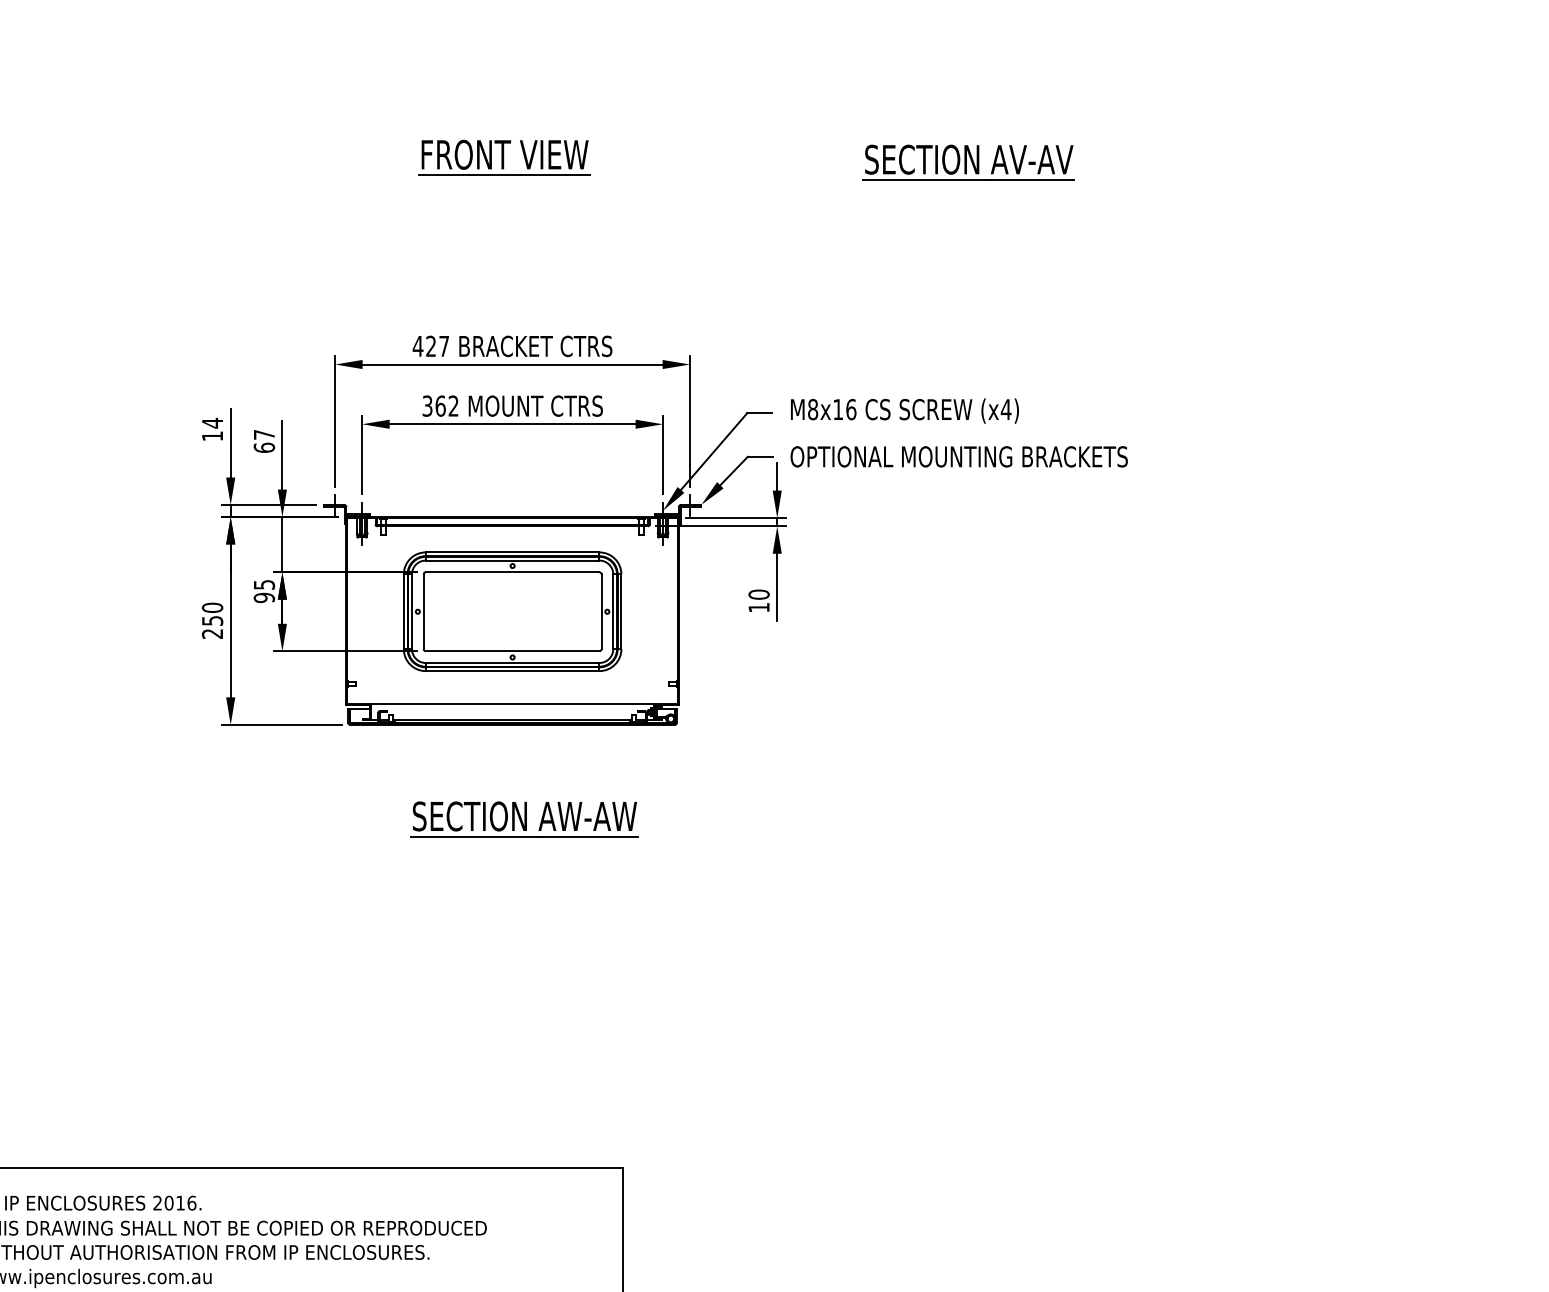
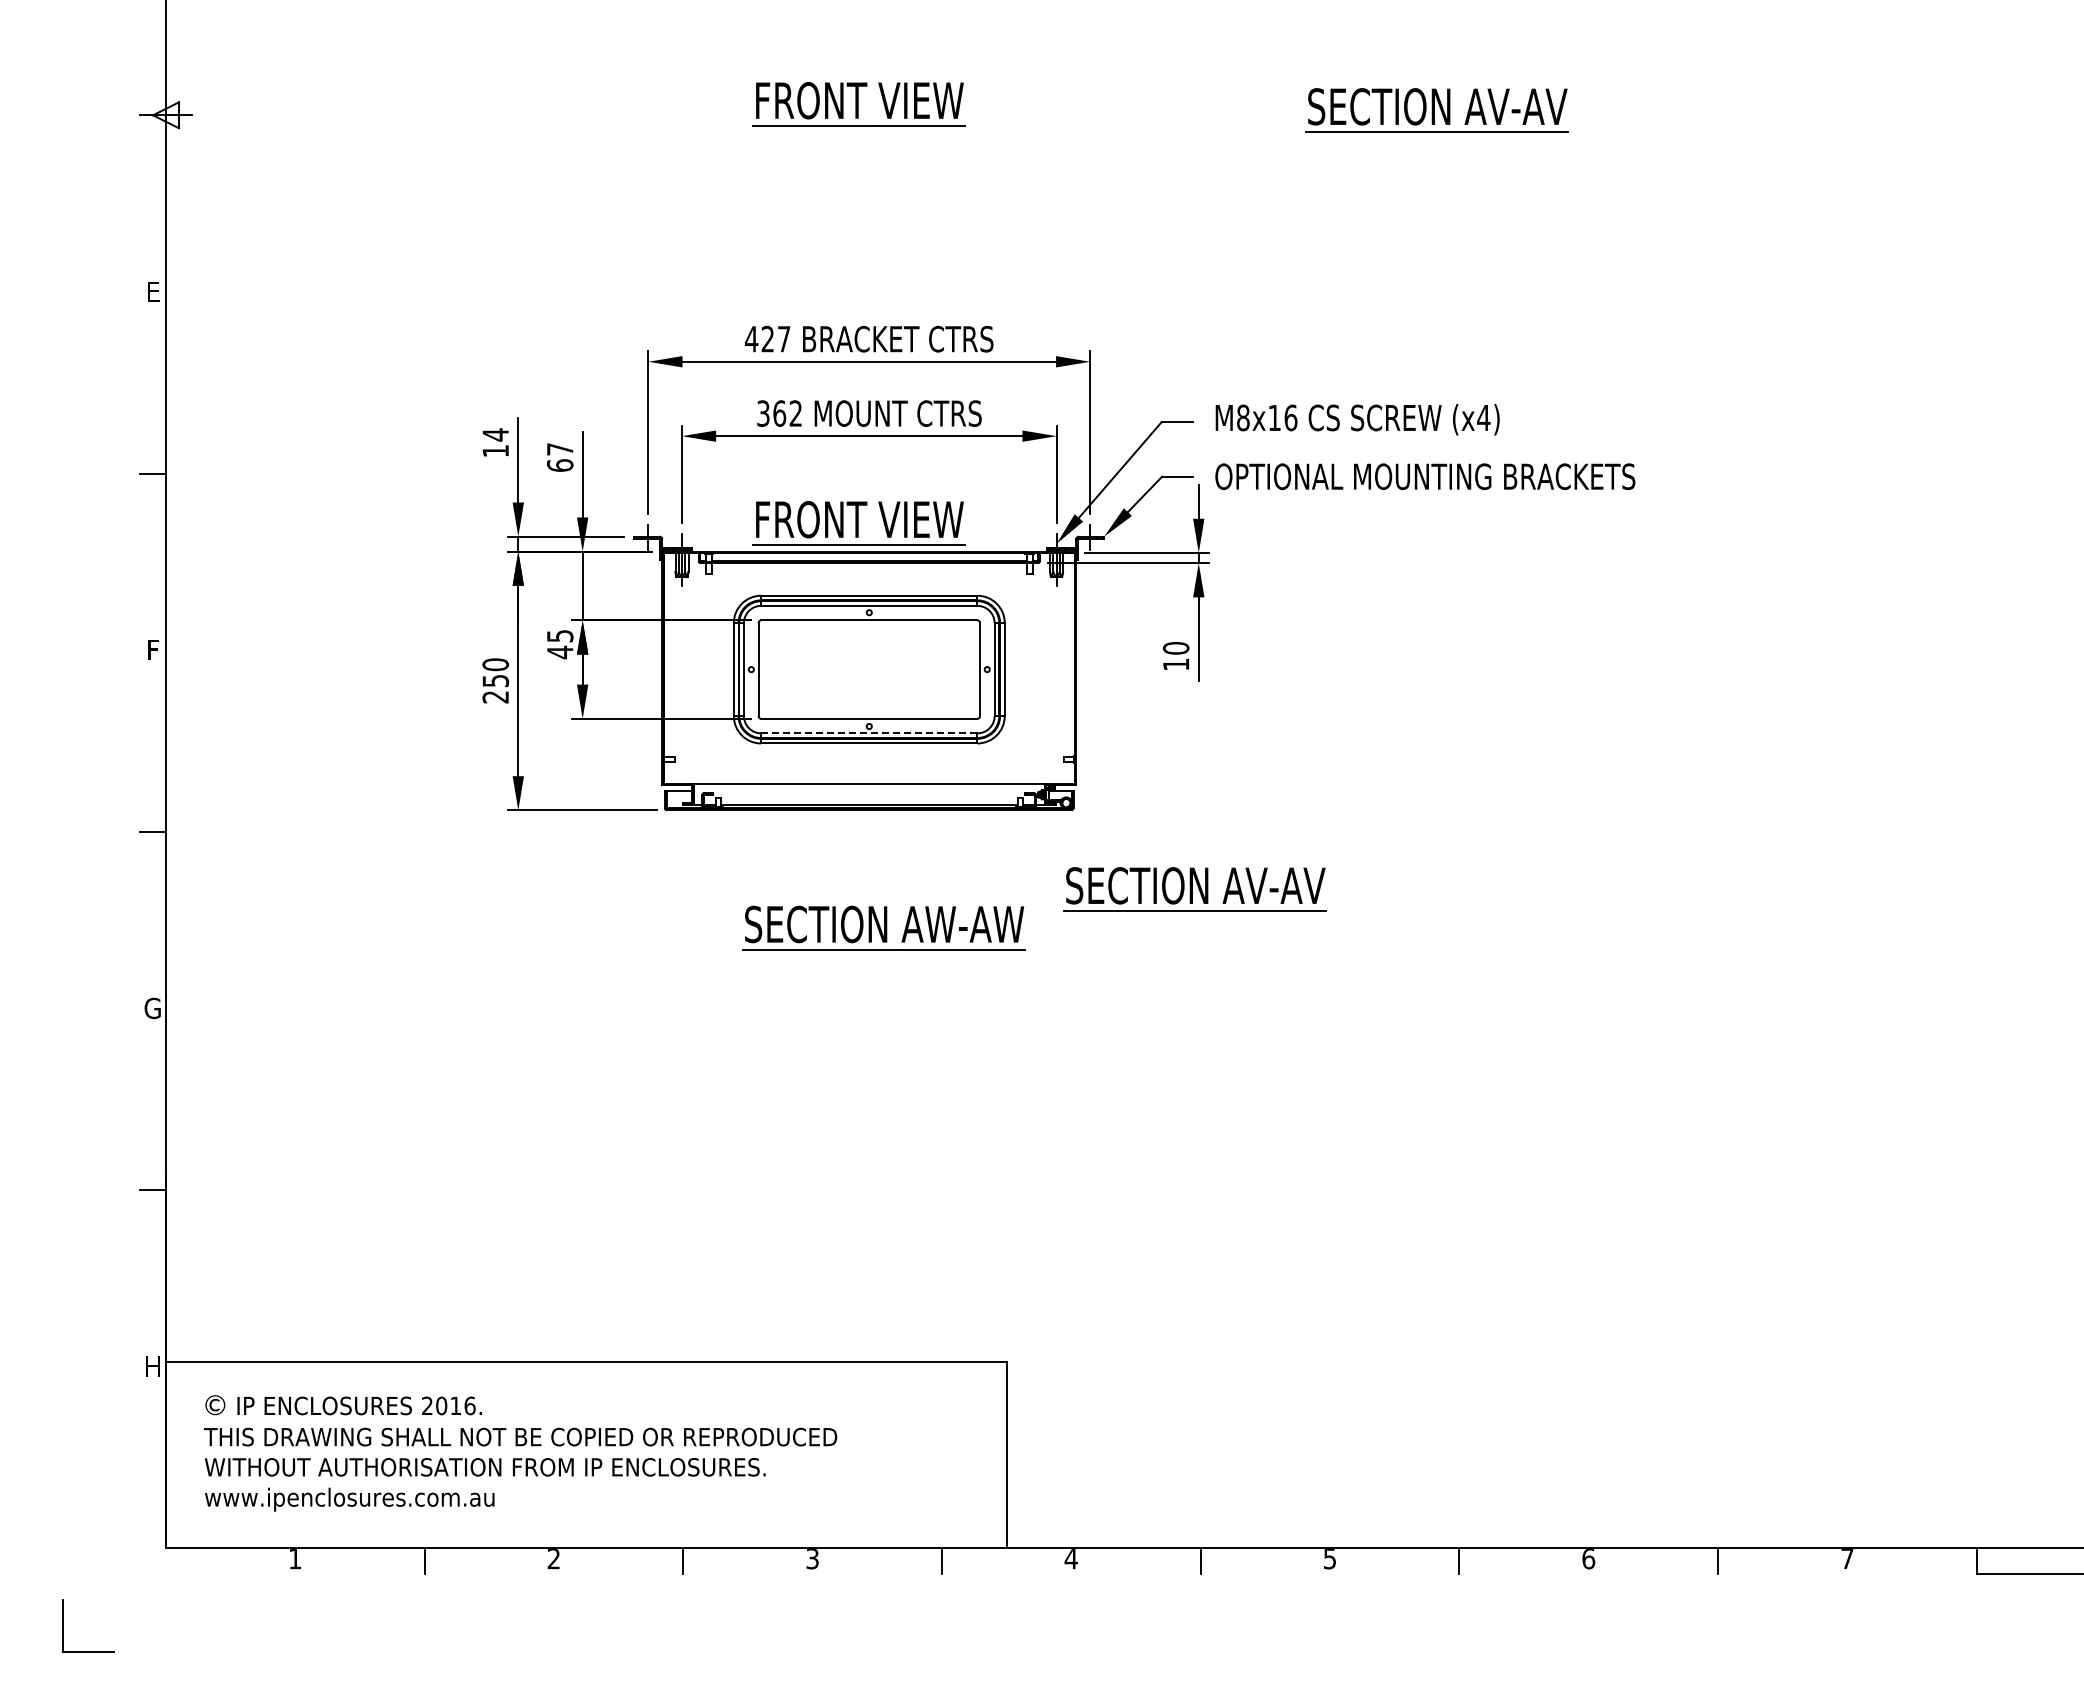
part: (503, 494) -> (858, 523), added
text: (263, 598) -> (559, 652), 95 -> 45
line: (512, 663) -> (869, 733), solid -> dashed
part: (773, 788) -> (1194, 889), added

